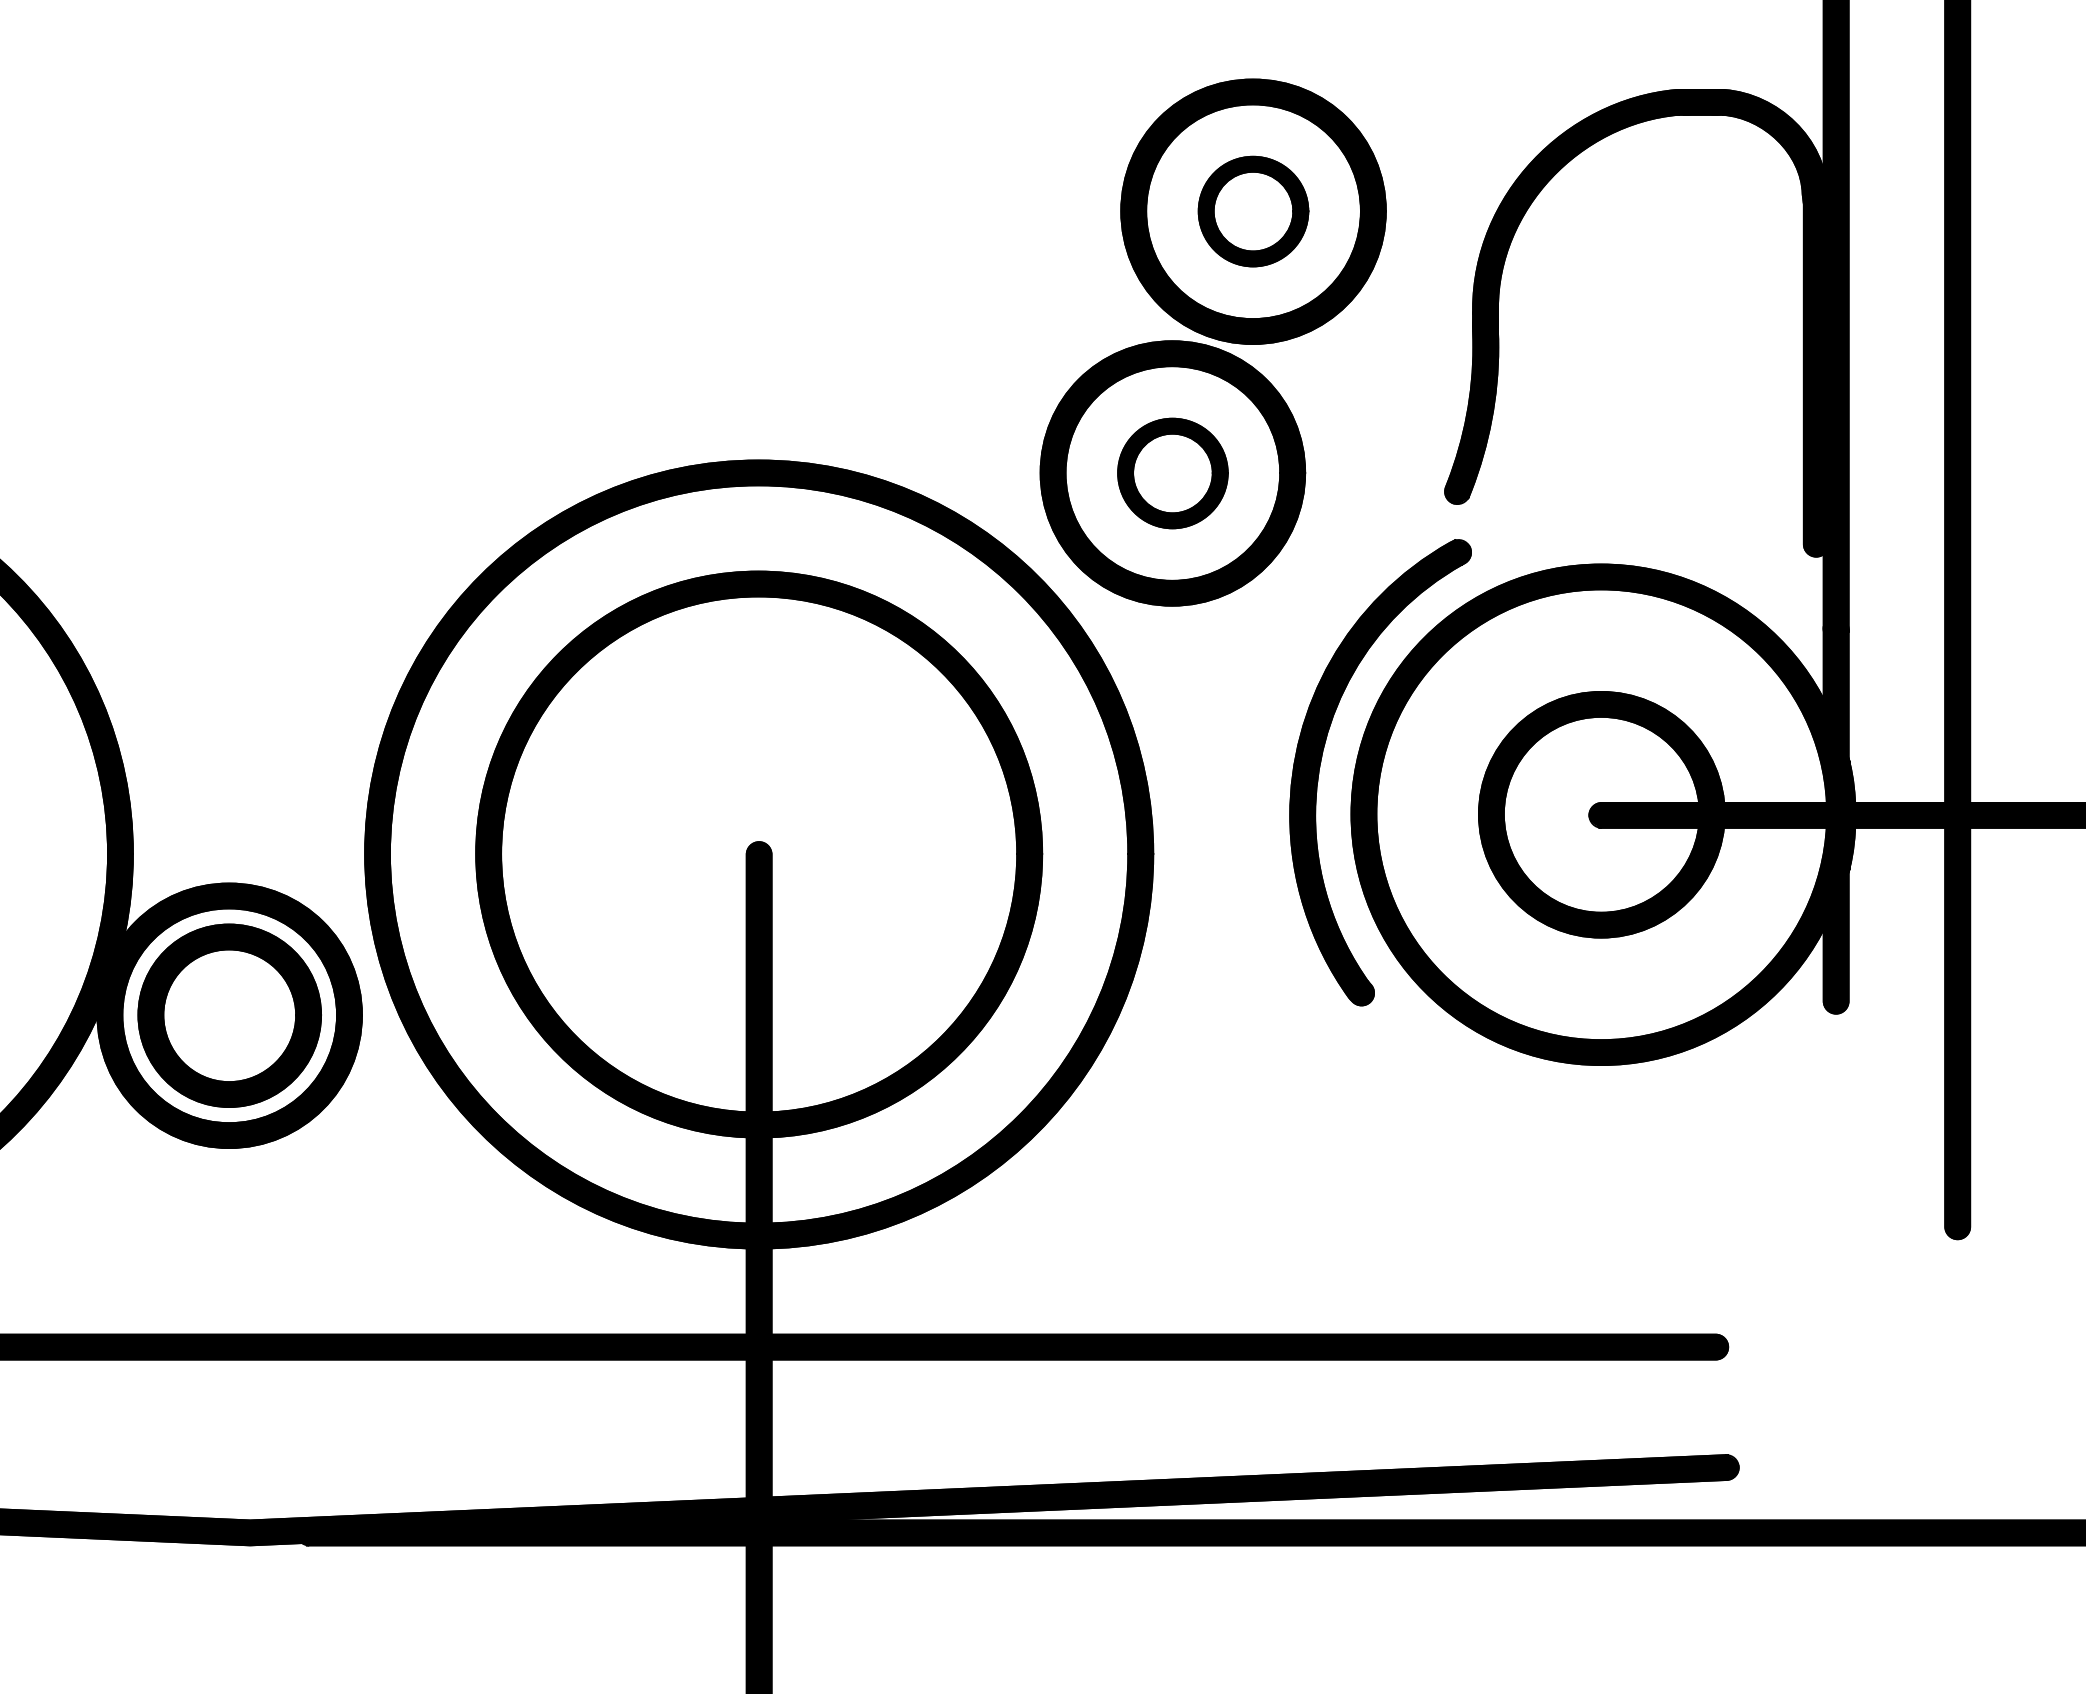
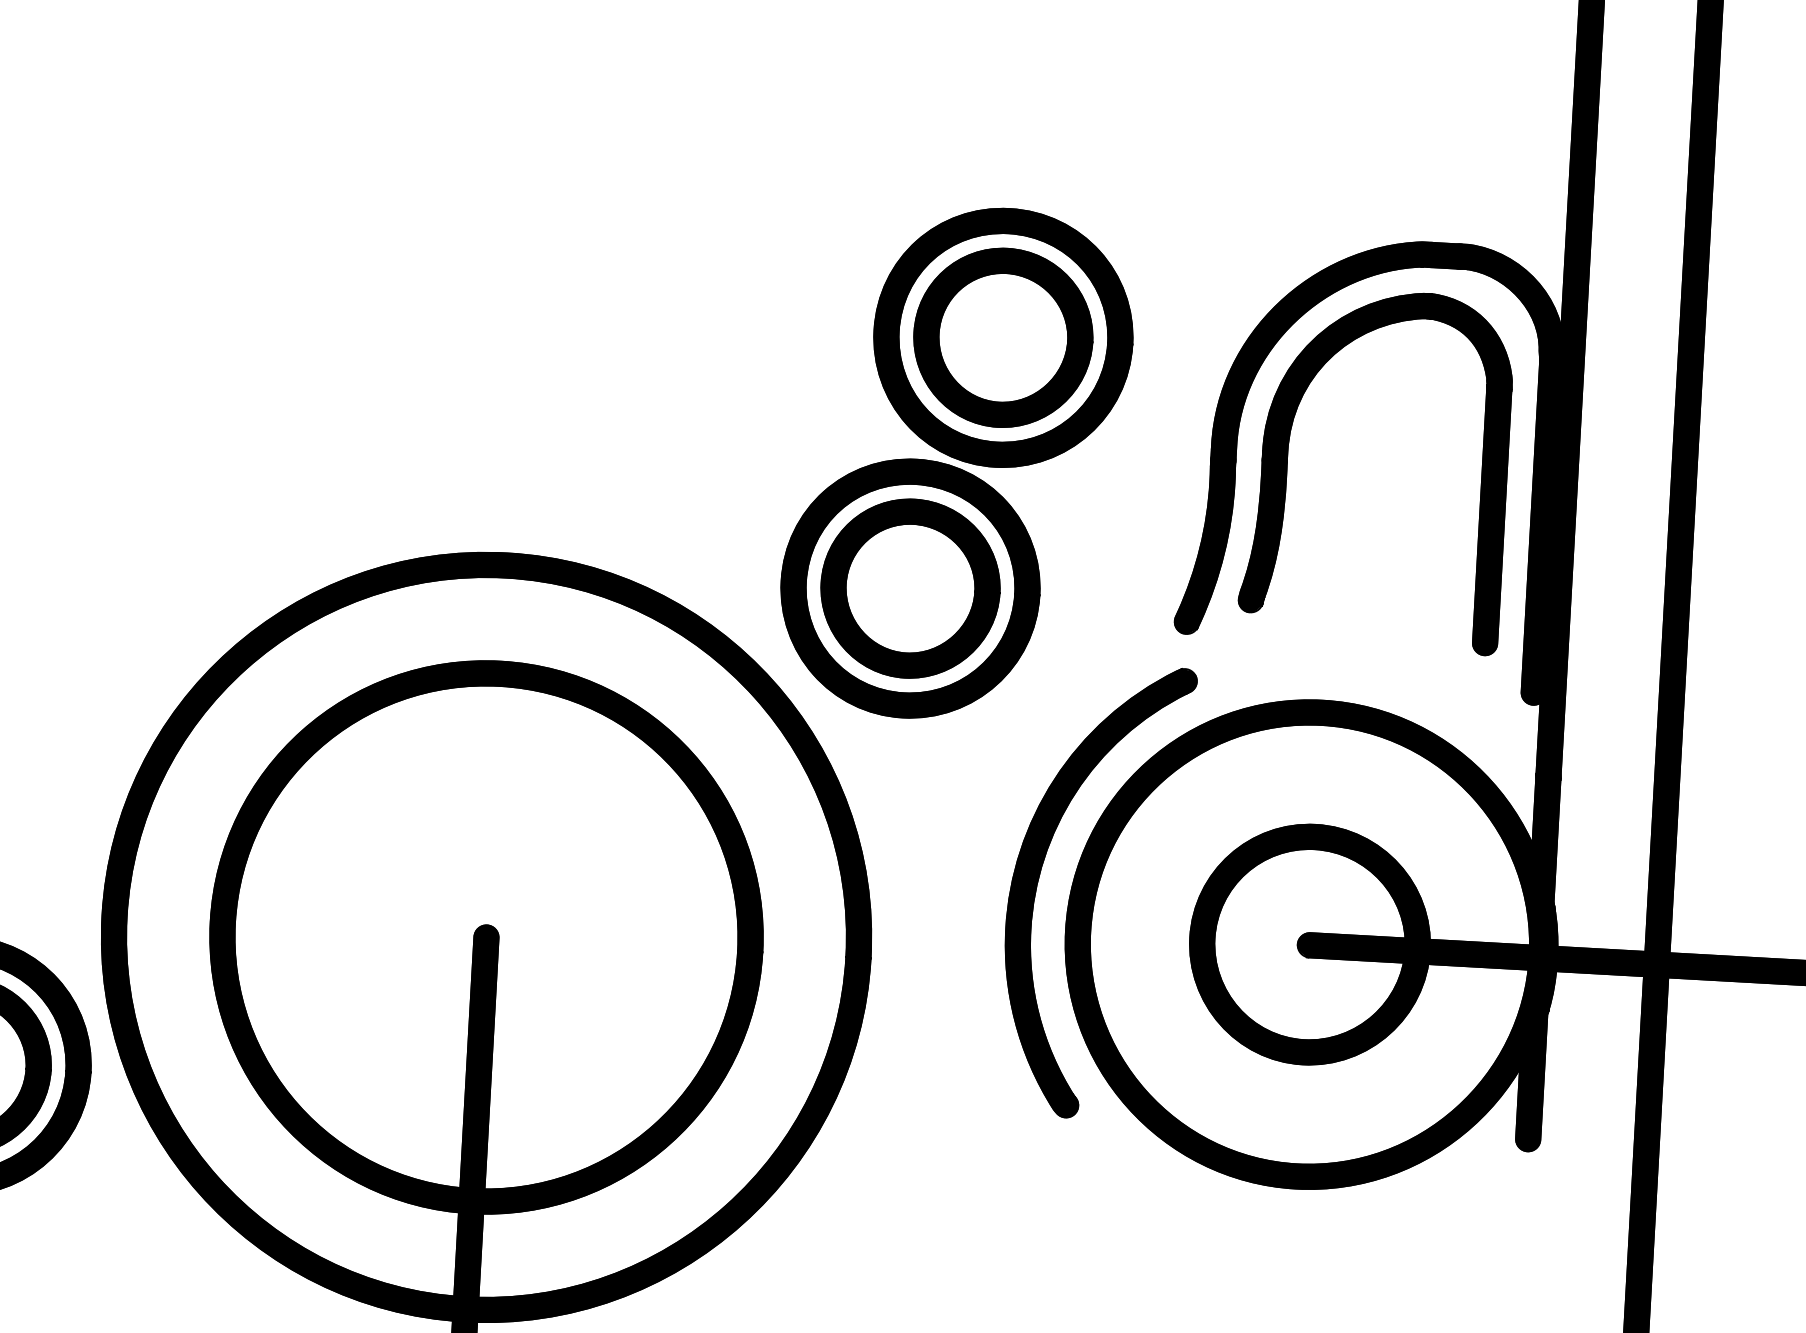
part: (1253, 211) -> (1003, 337), size x1.67
part: (1551, 325) -> (1287, 465), added
part: (1172, 473) -> (910, 588), size x1.67

